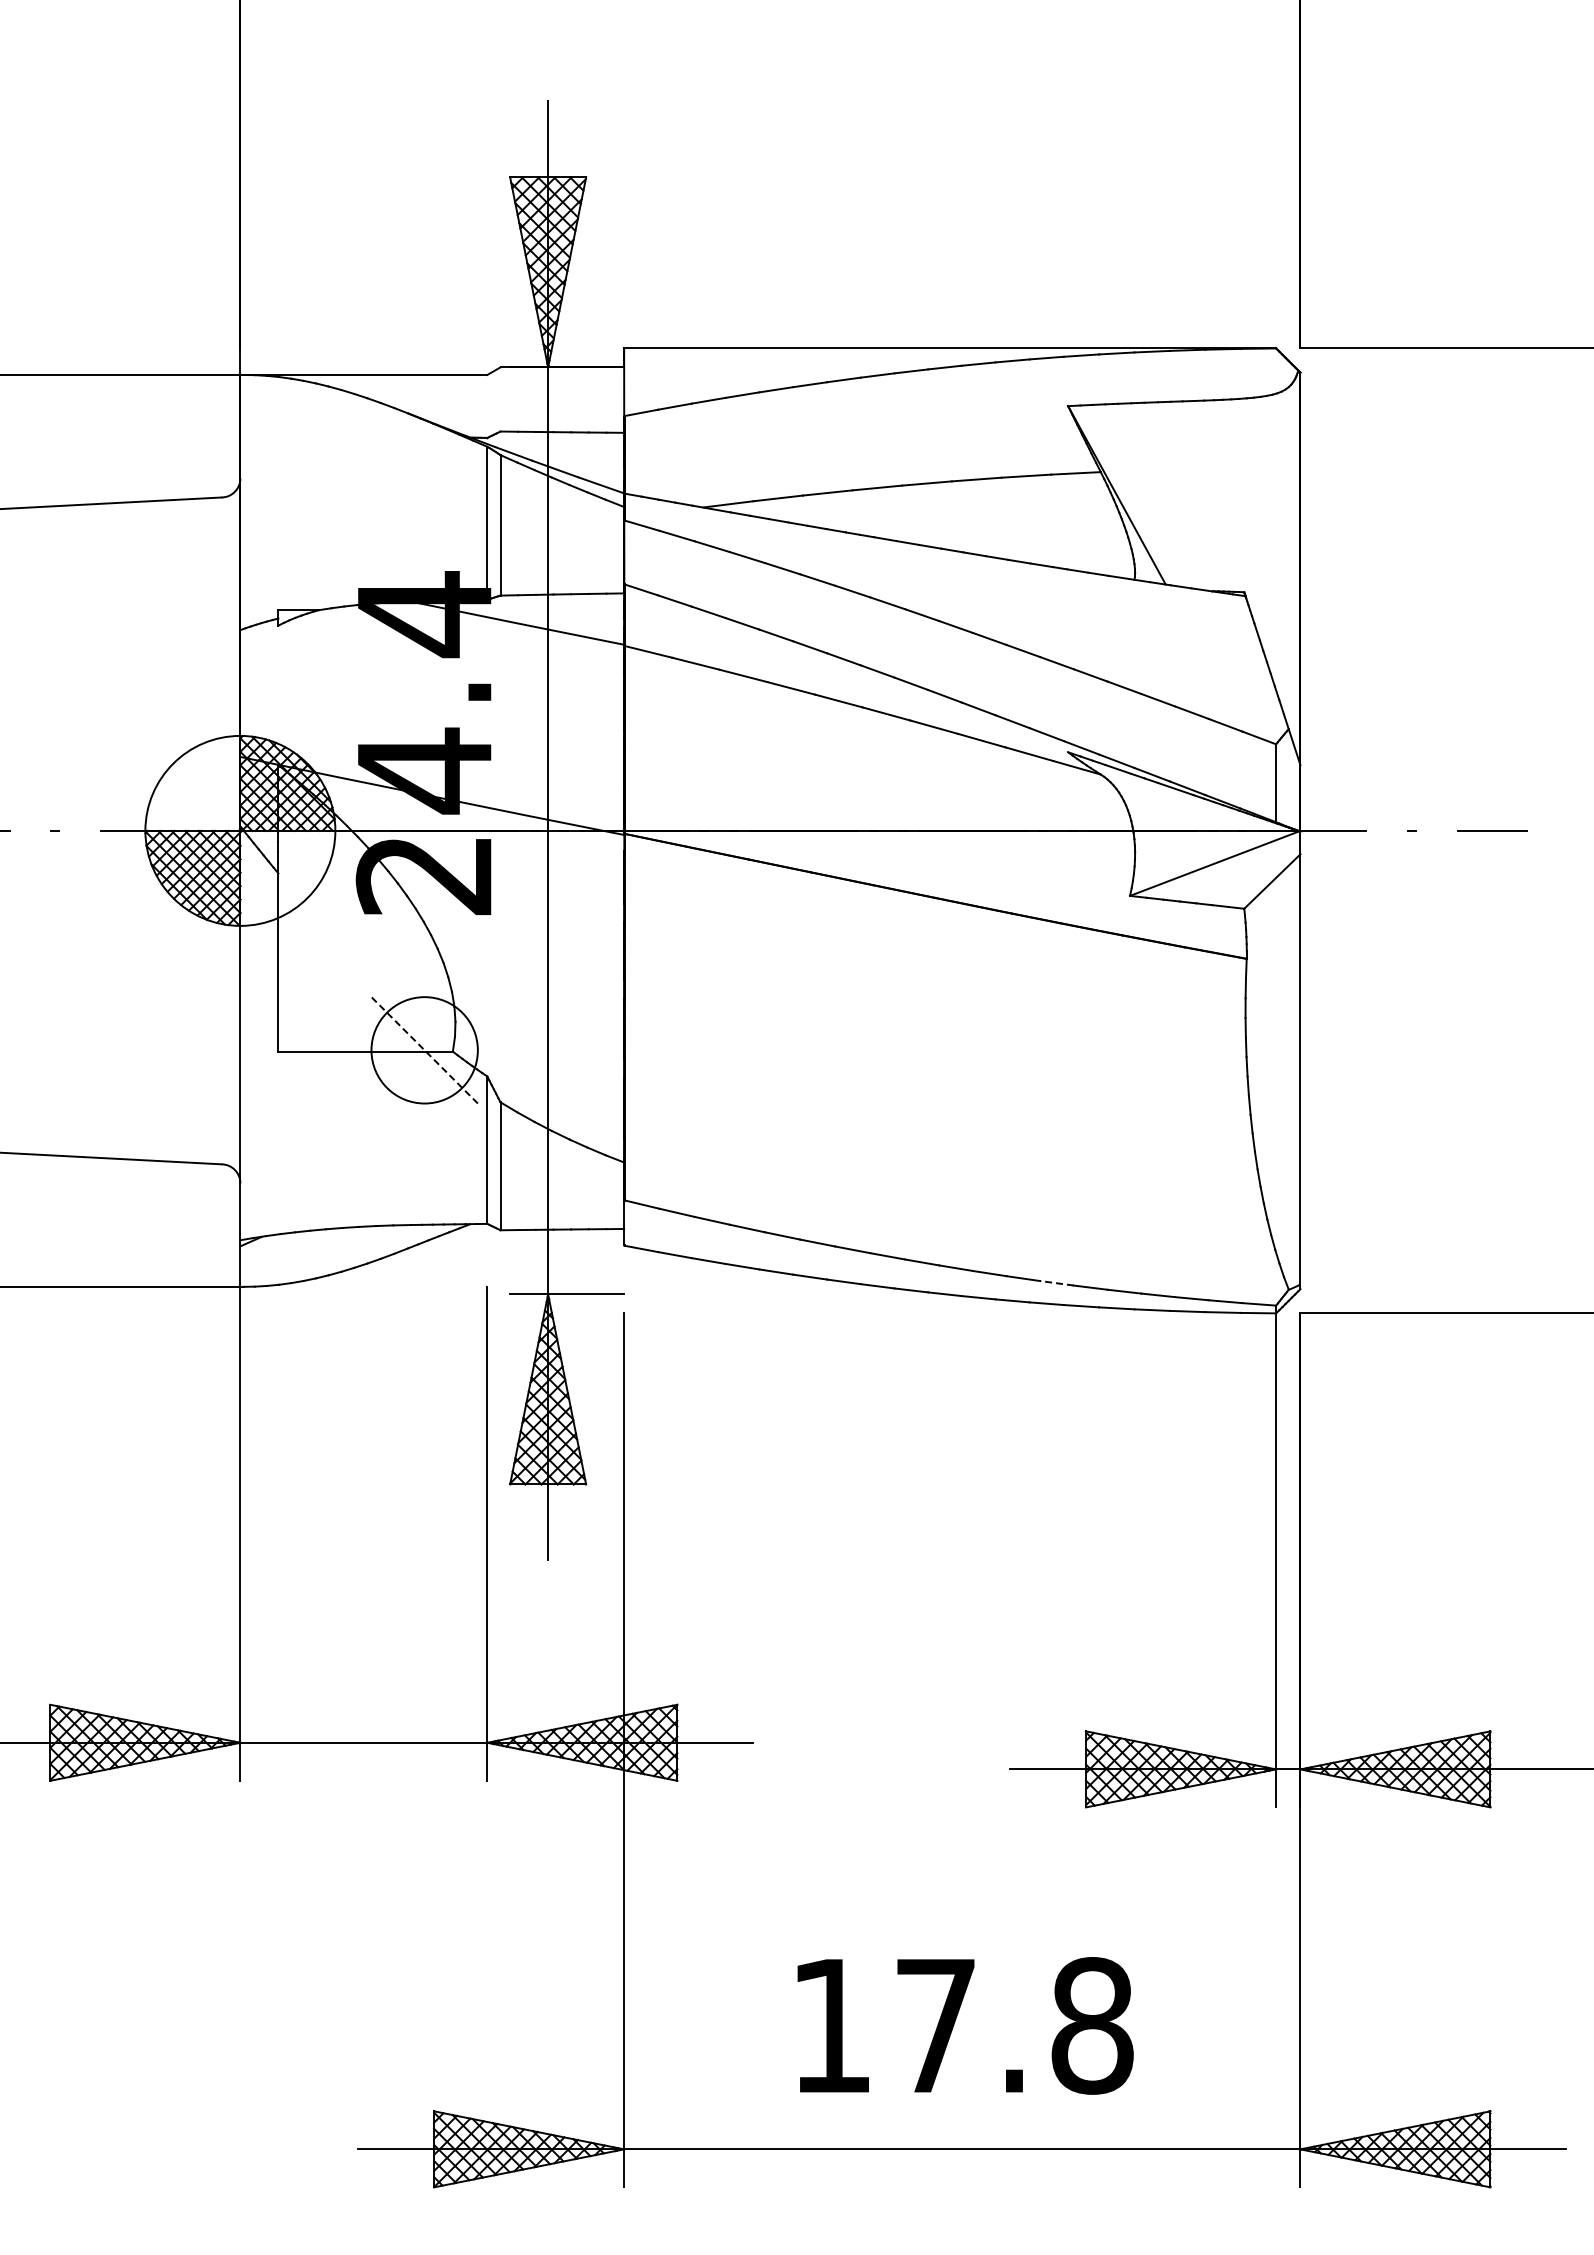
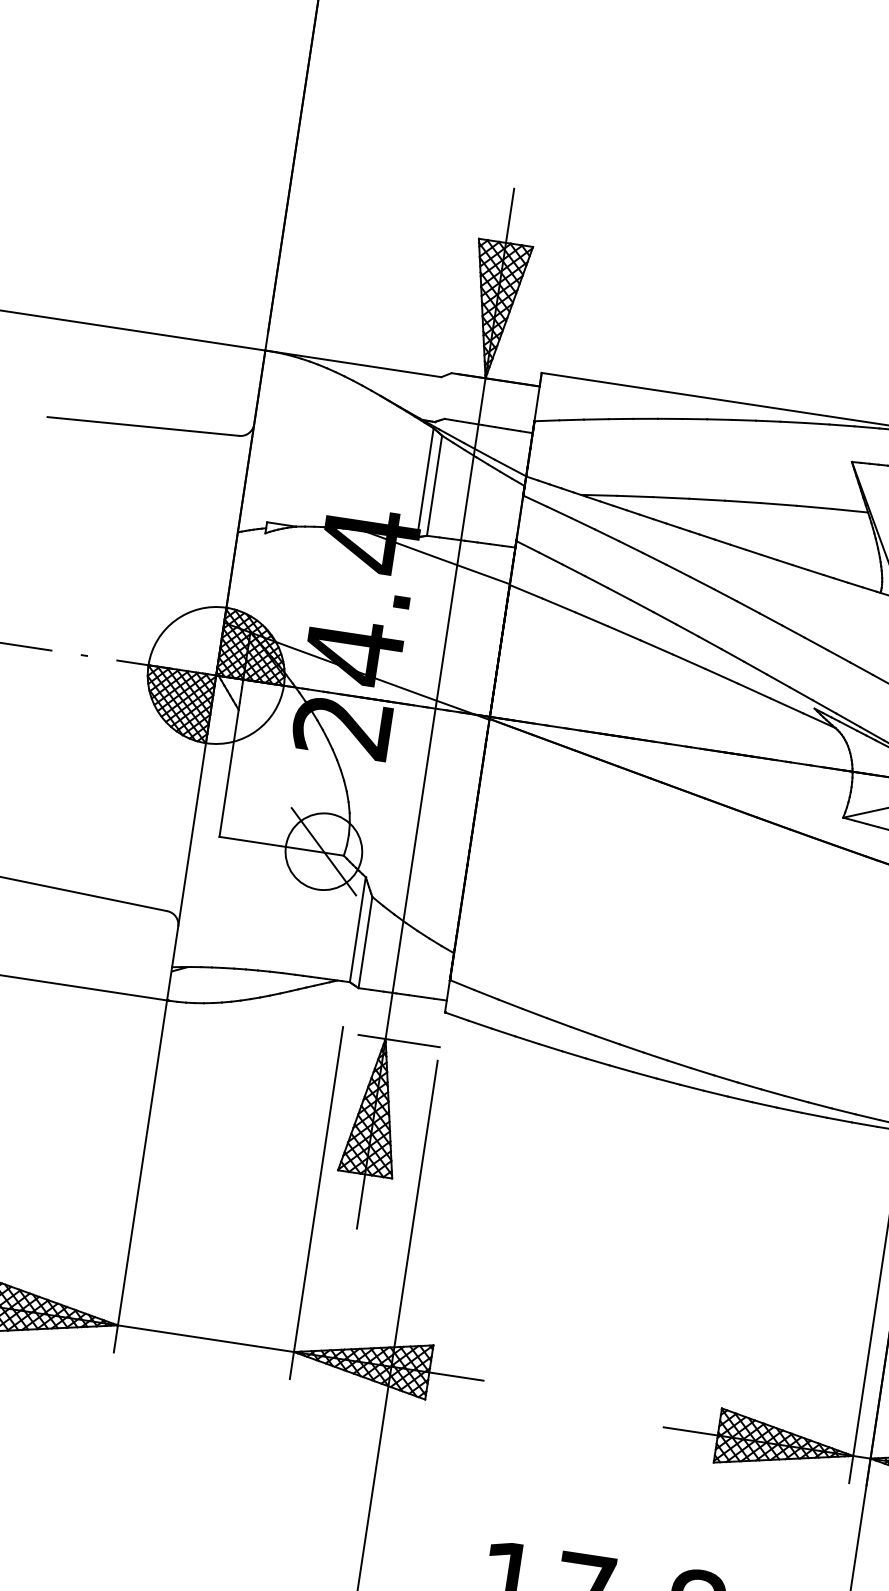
line: (424, 1049) -> (323, 851), dashed -> solid
line: (1057, 1283) -> (749, 1086), dashed -> solid

